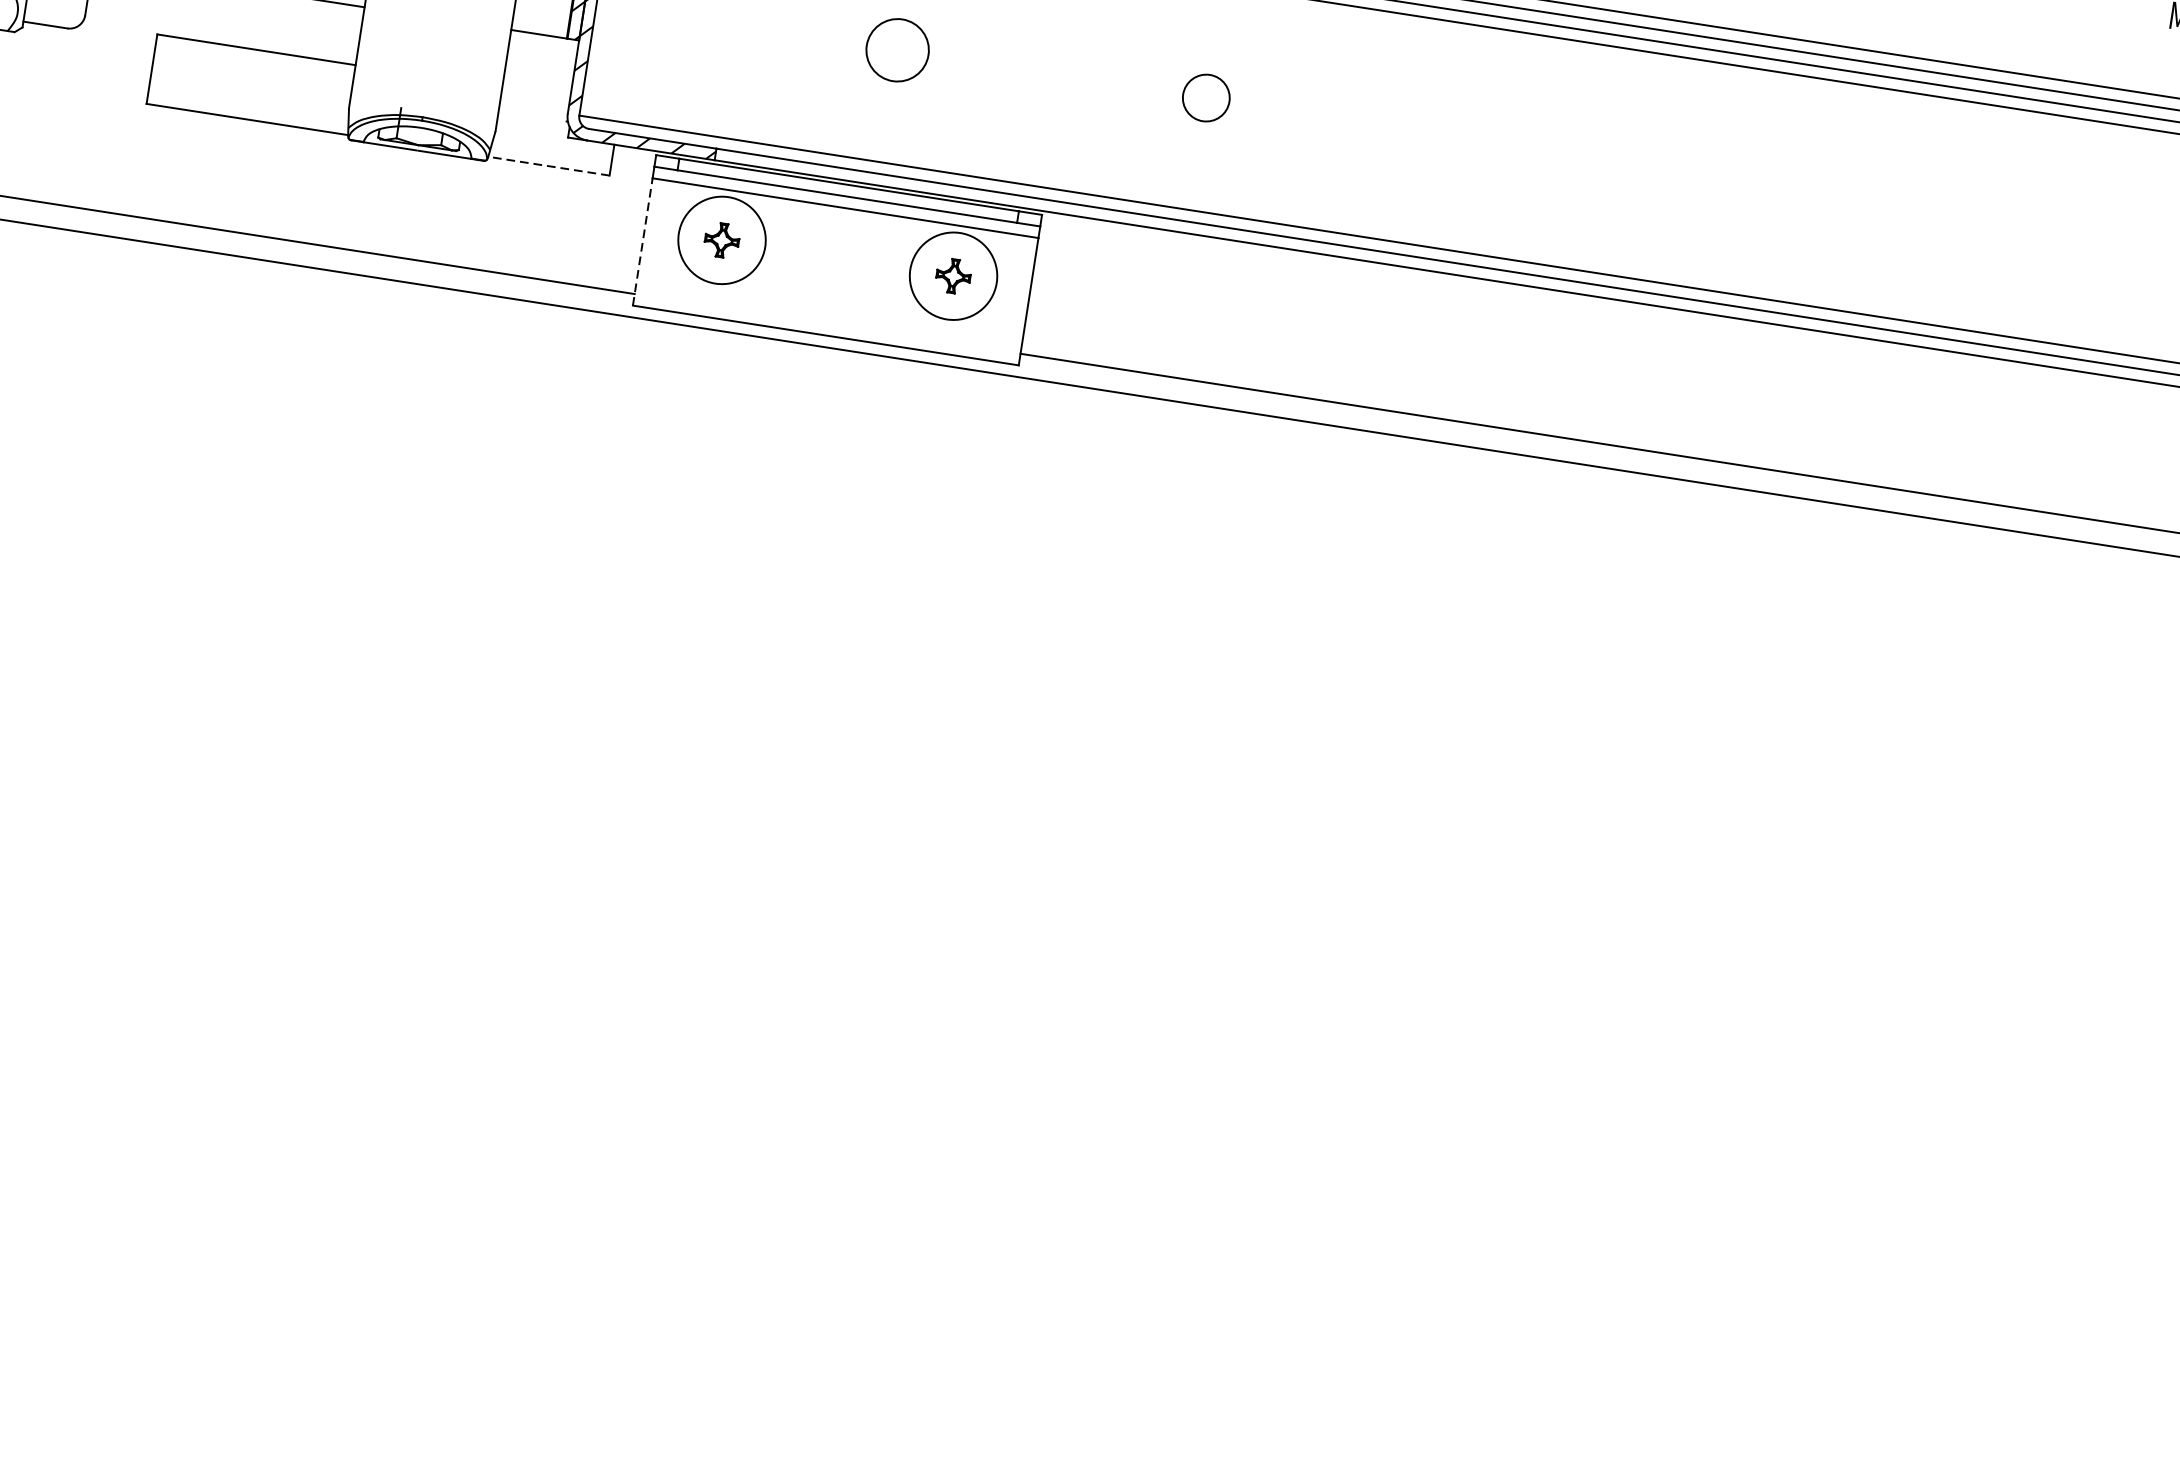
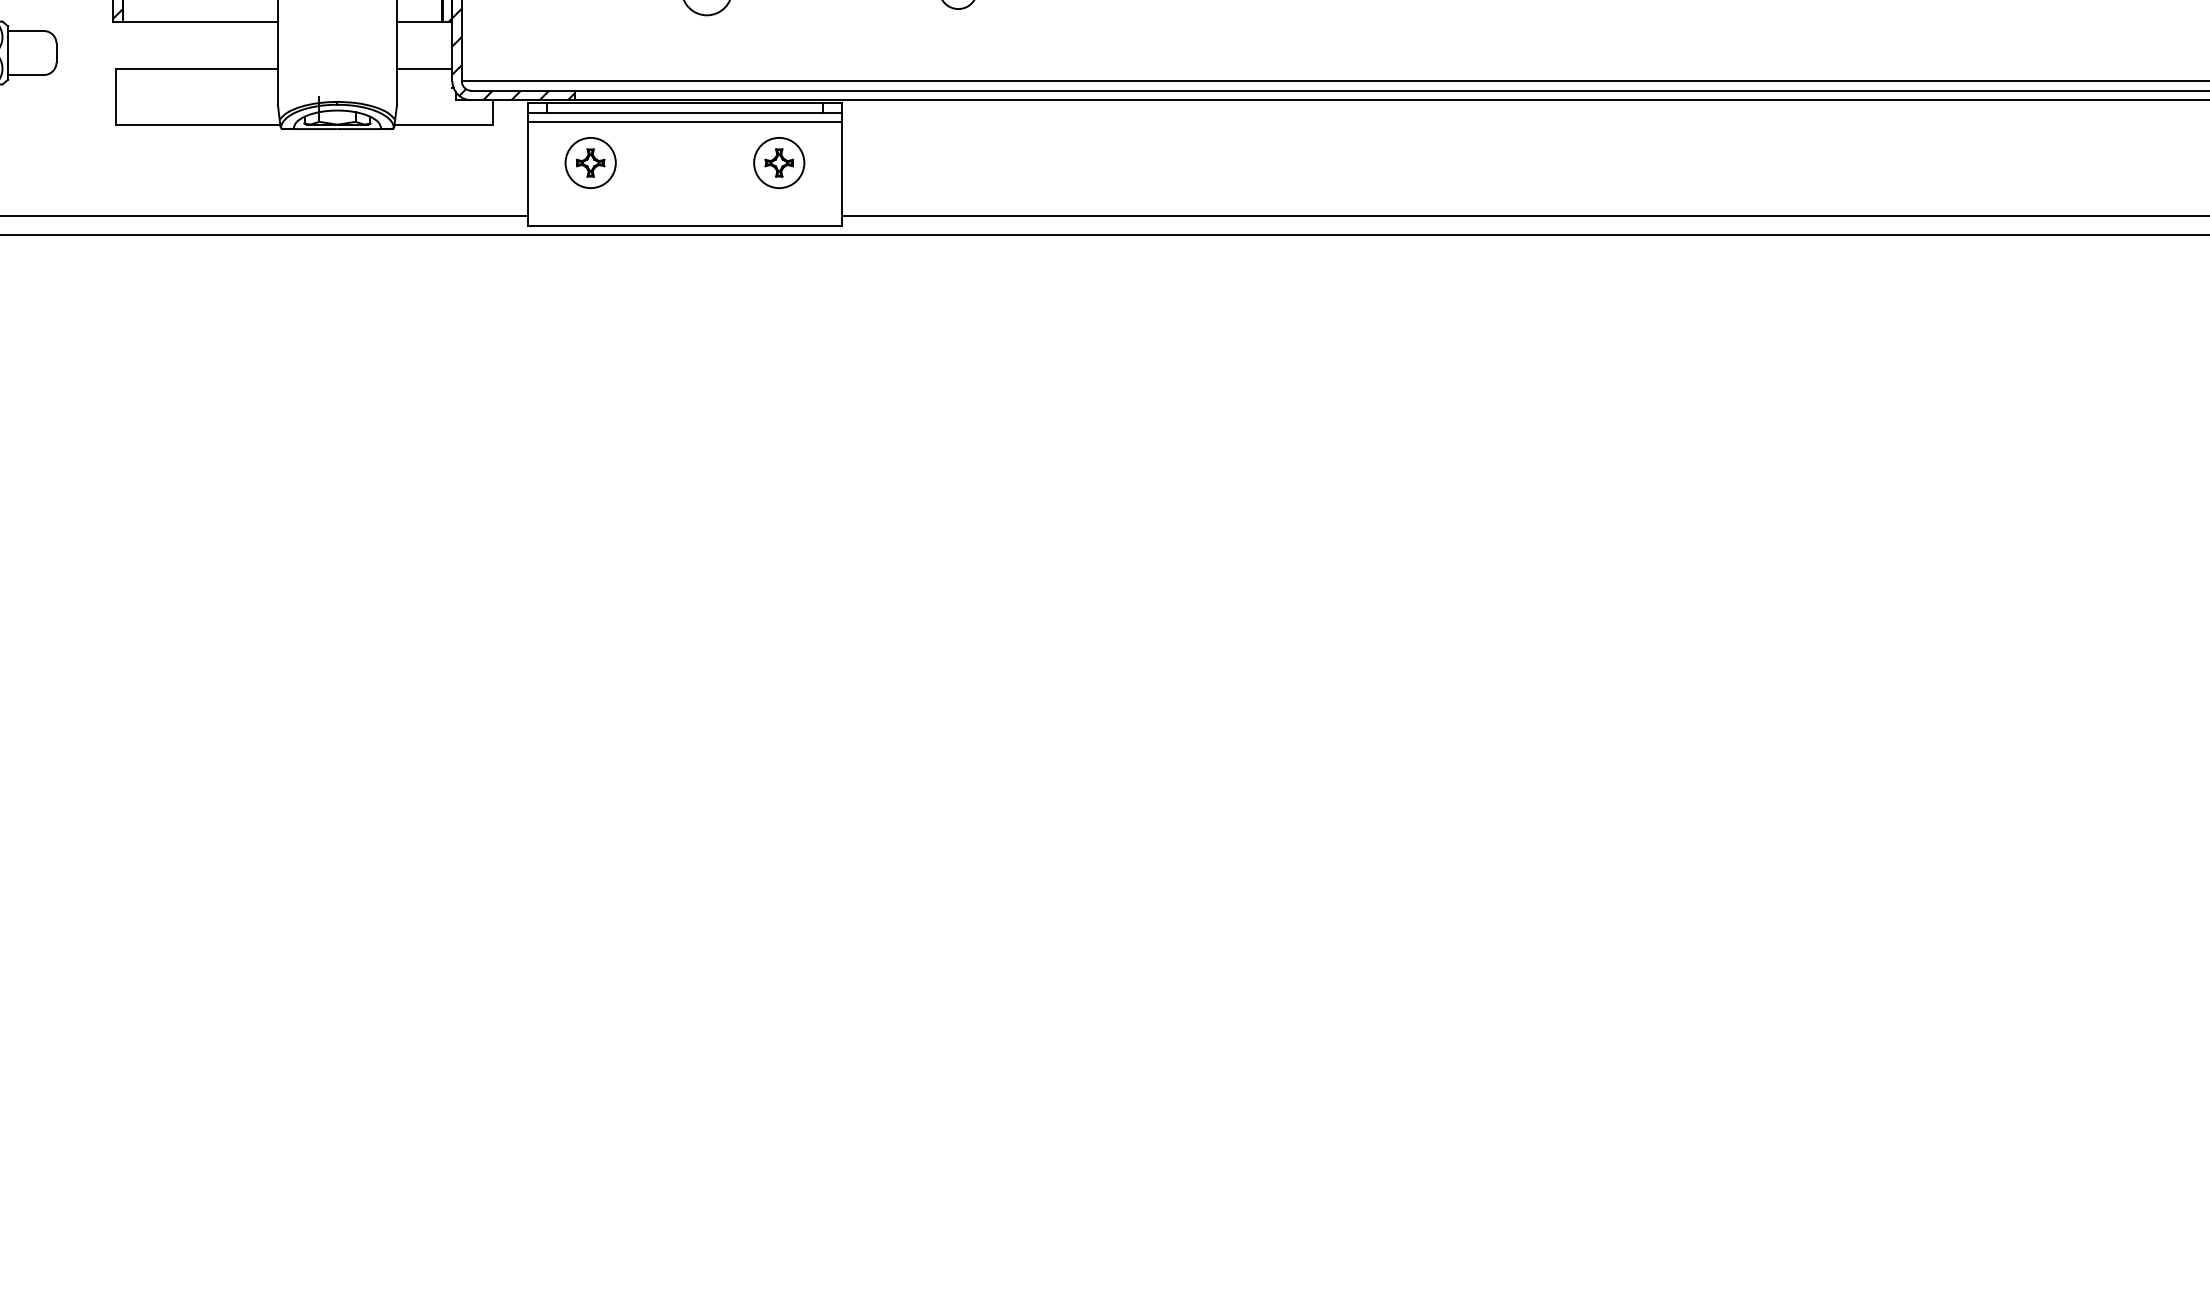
line: (535, 92) -> (424, 68), added
line: (548, 166) -> (443, 125), dashed -> solid
circle: (721, 239) -> (590, 162), size x0.71
line: (642, 242) -> (527, 174), dashed -> solid
circle: (953, 275) -> (779, 162), size x0.71

